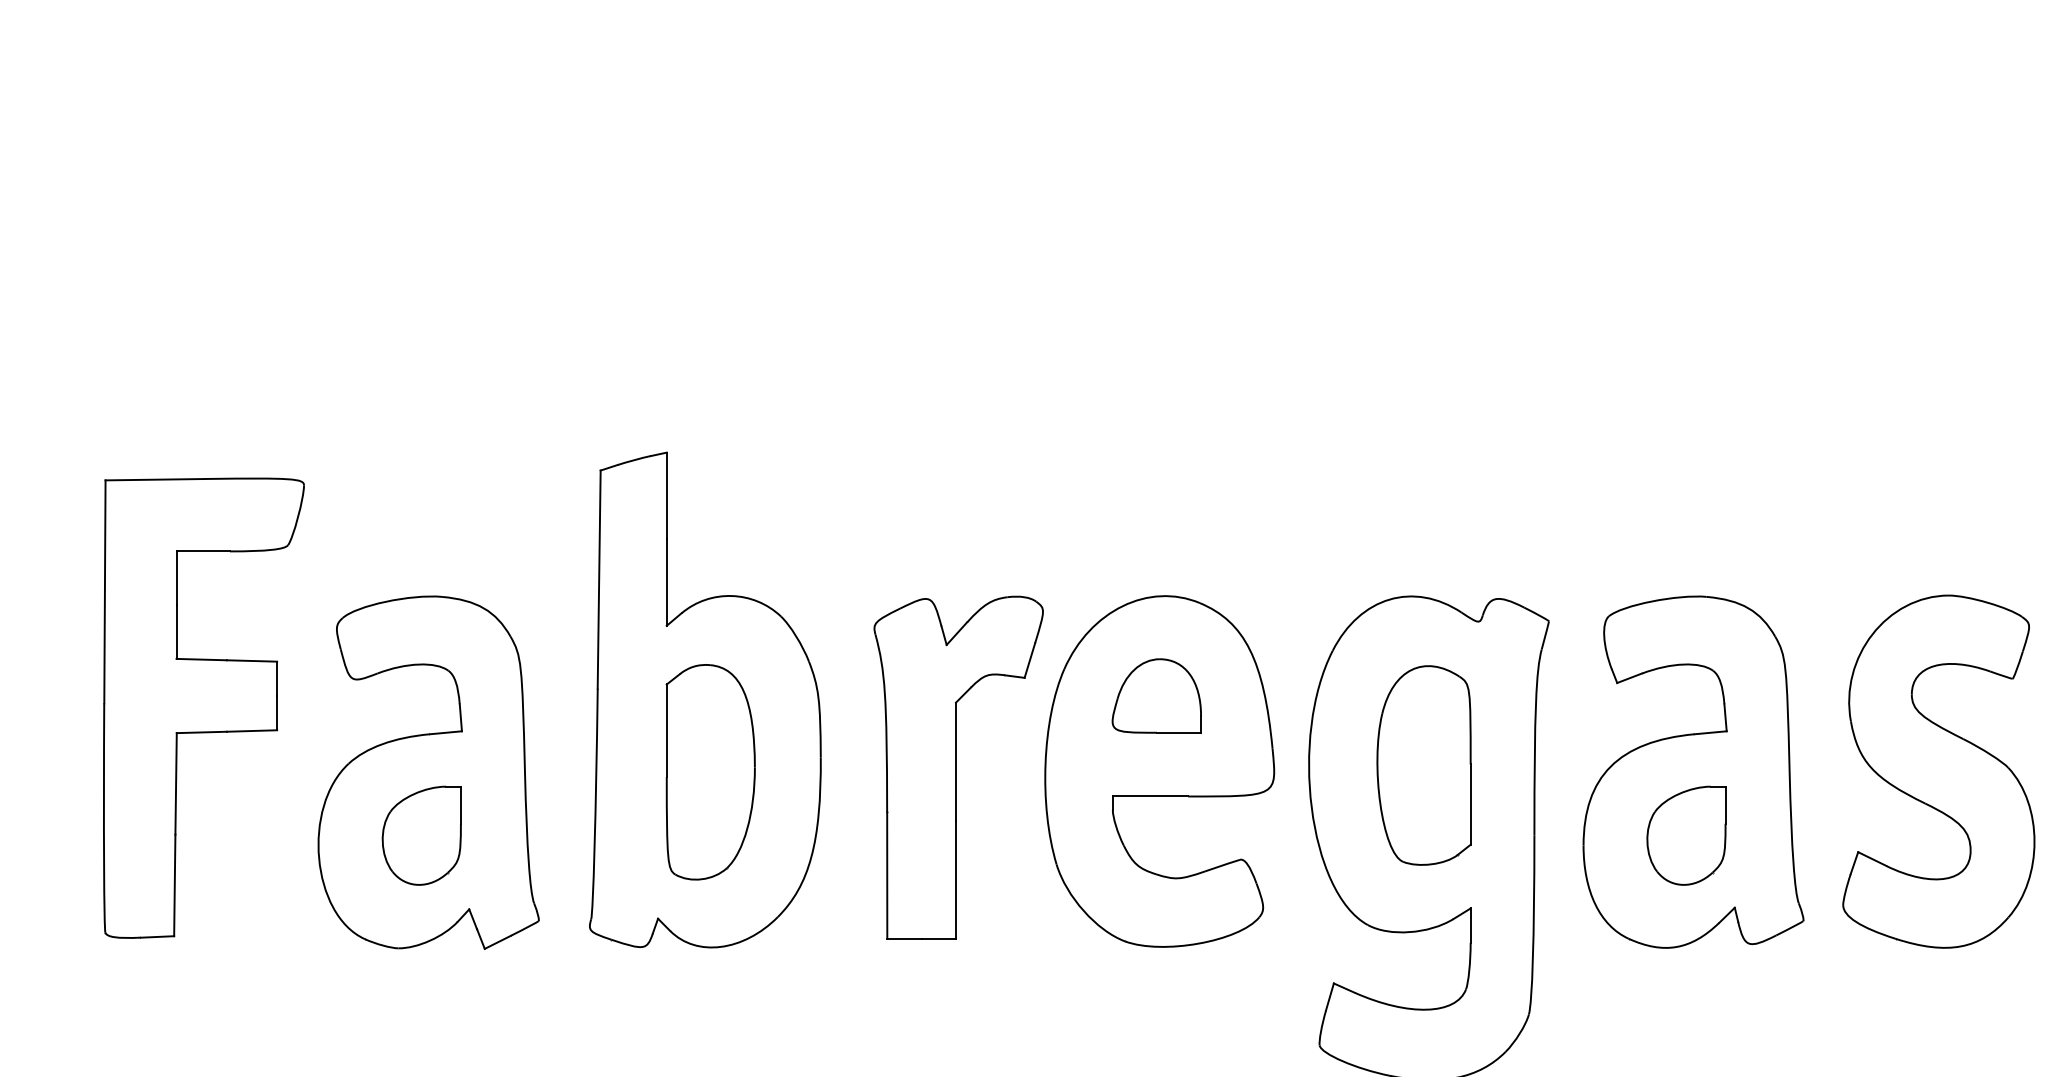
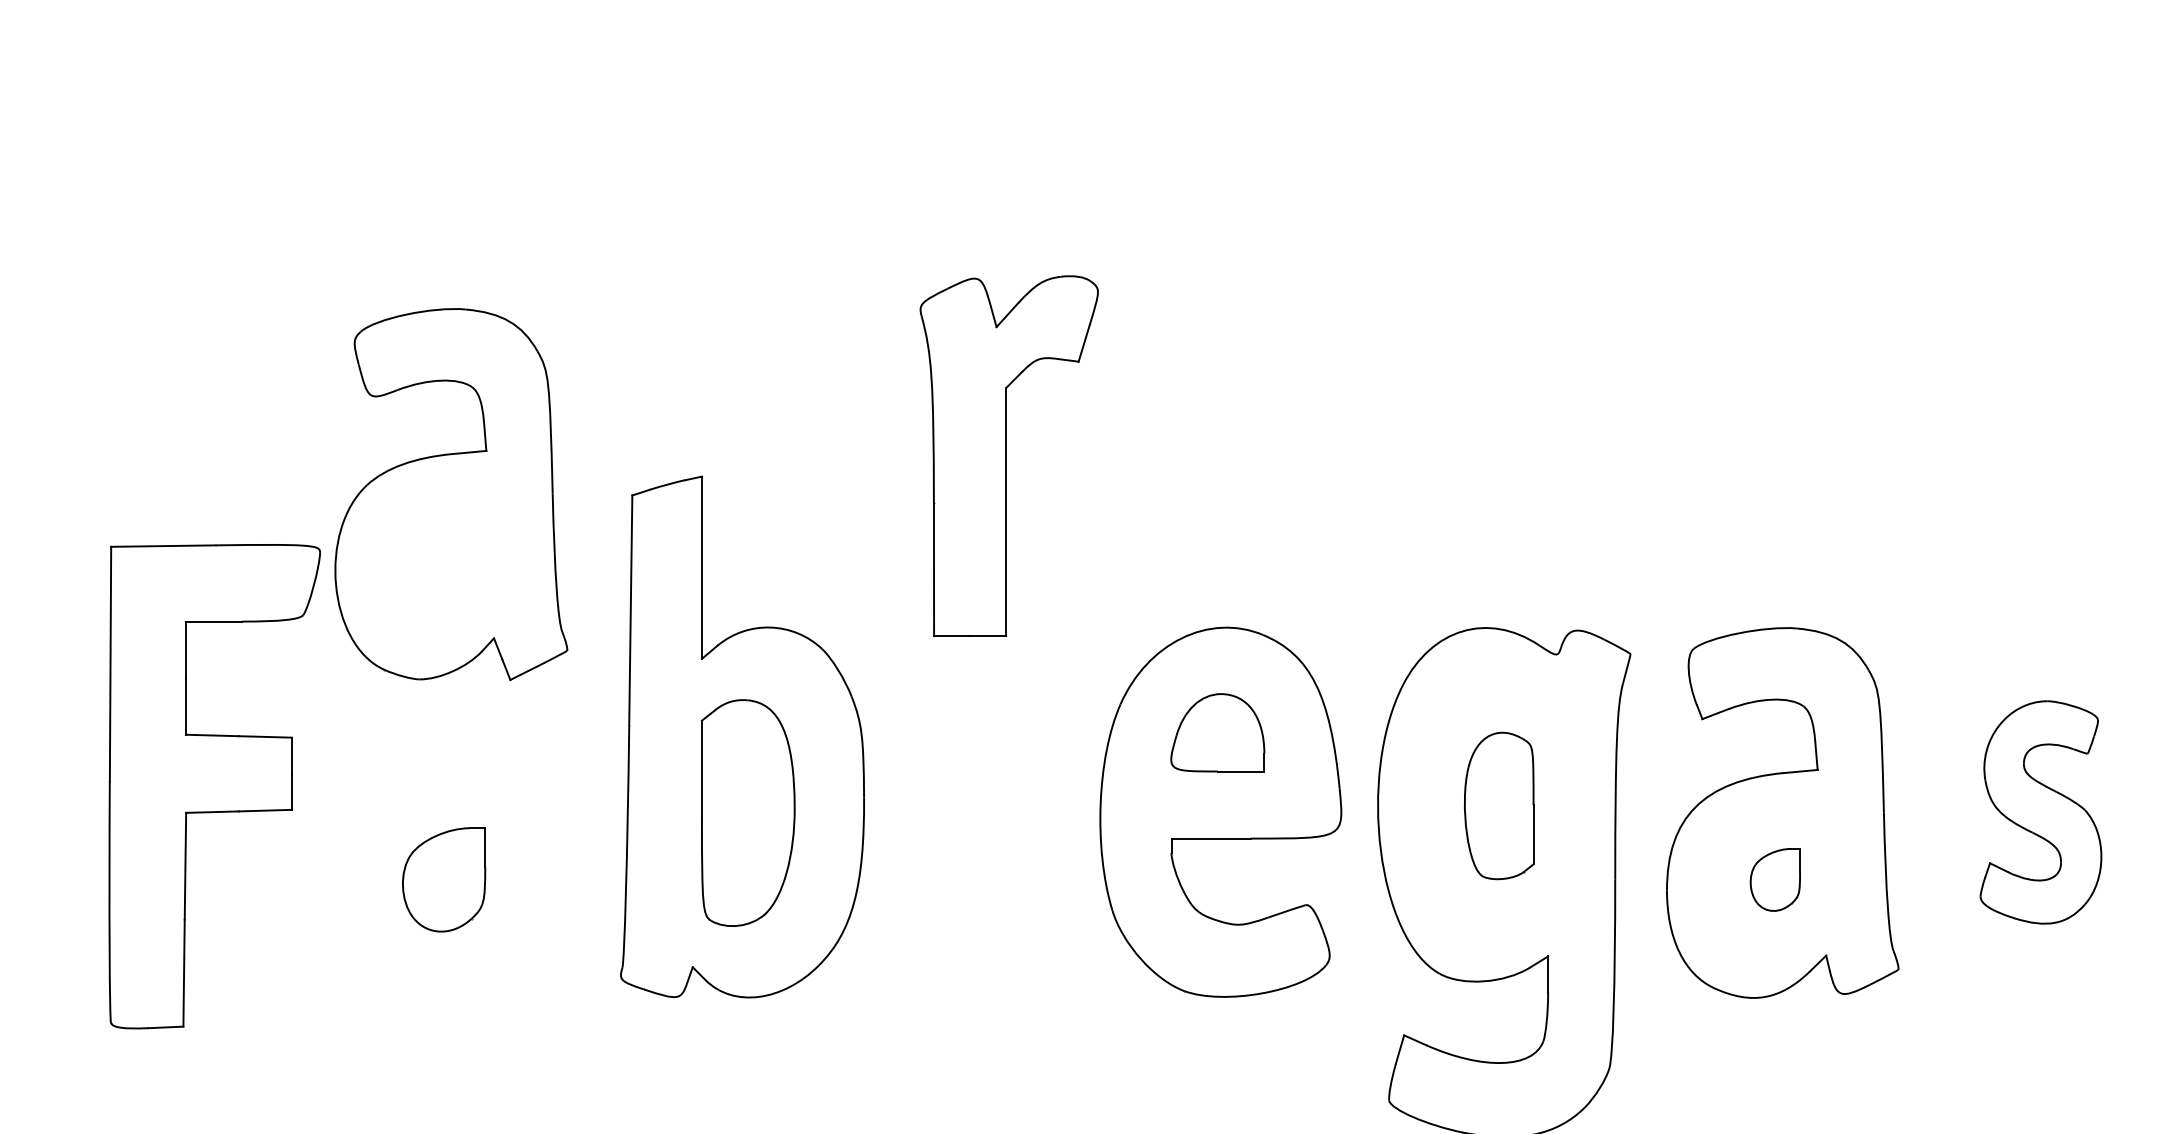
part: (203, 708) -> (214, 786), moved
part: (1424, 765) -> (1499, 805), size x0.7
part: (957, 767) -> (1008, 456), moved
part: (1938, 771) -> (2040, 812), size x0.6
part: (428, 772) -> (451, 494), moved
part: (1686, 835) -> (1775, 879), size x0.6

